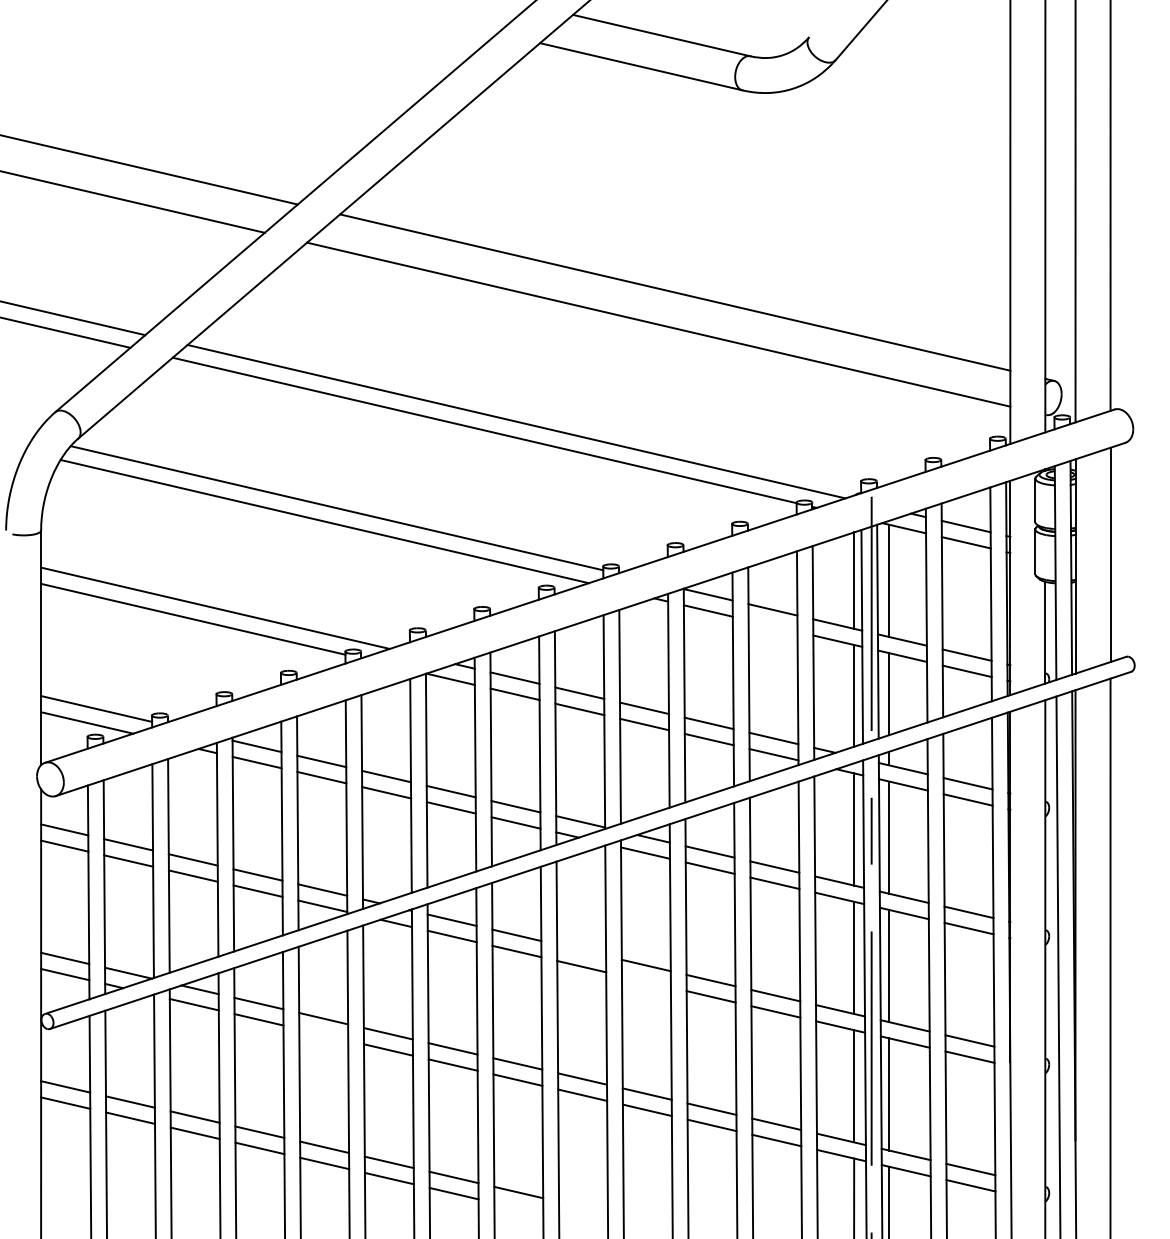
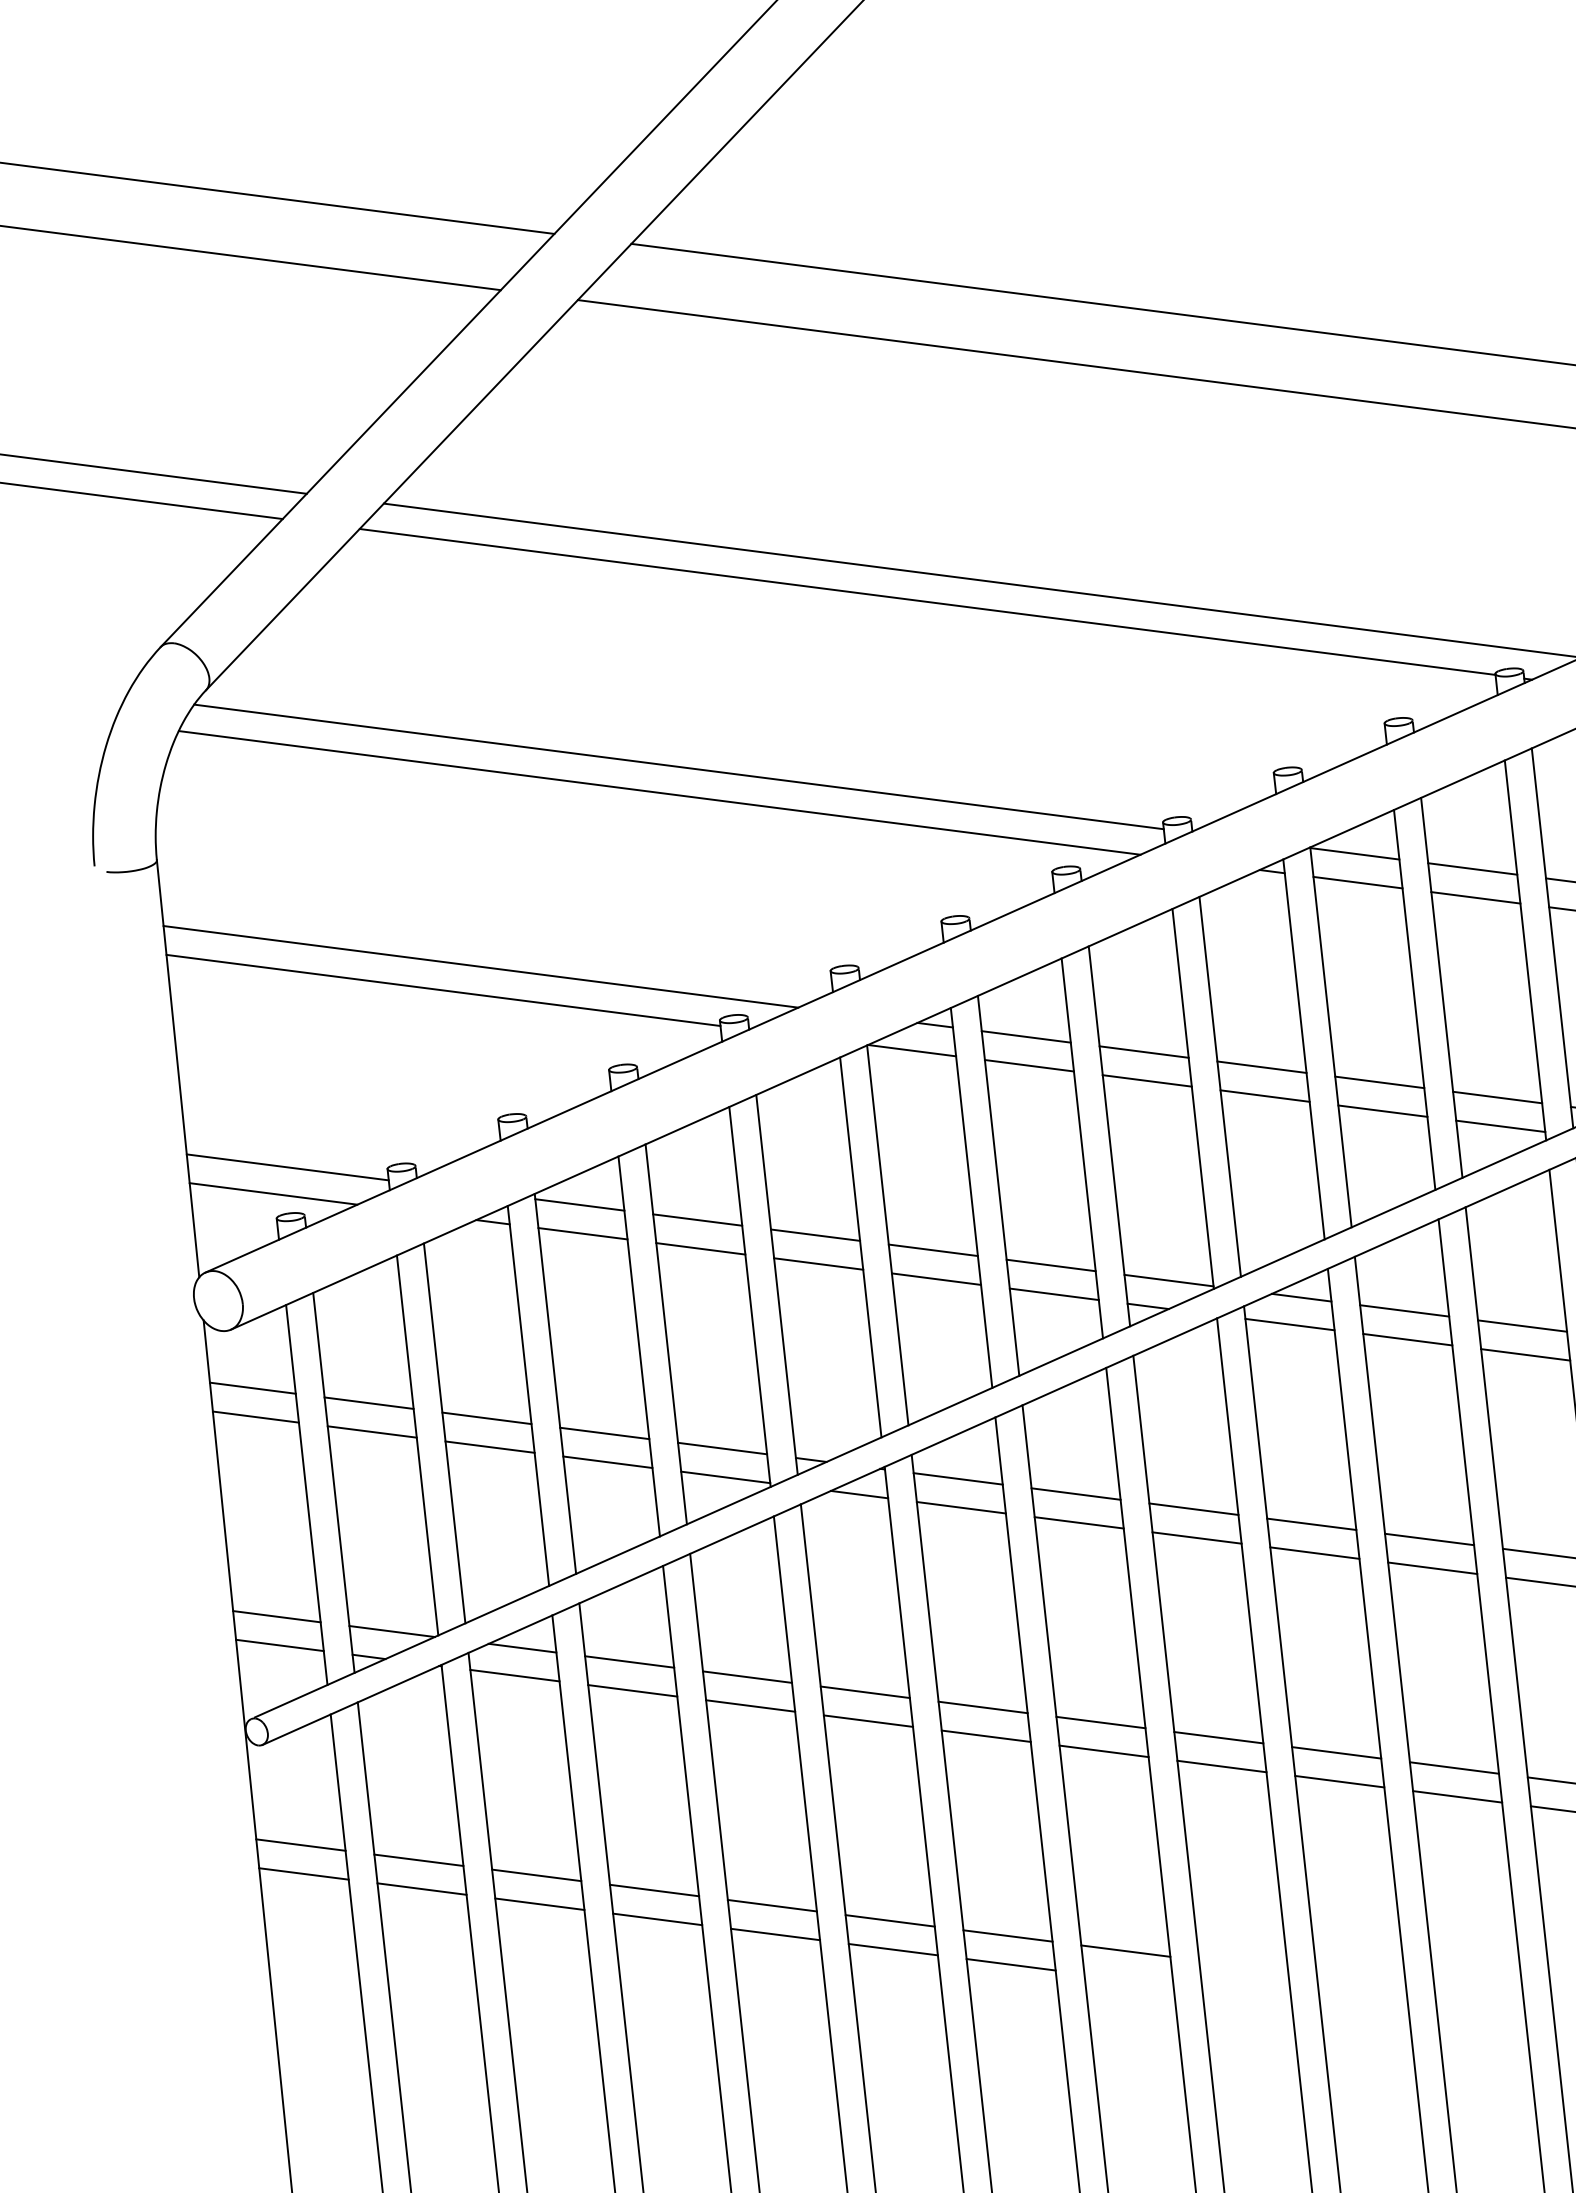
line: (772, 625) -> (1474, 896), added
line: (581, 950) -> (1193, 1509), added
line: (645, 981) -> (1313, 1552), added
line: (323, 1034) -> (750, 1705), added

